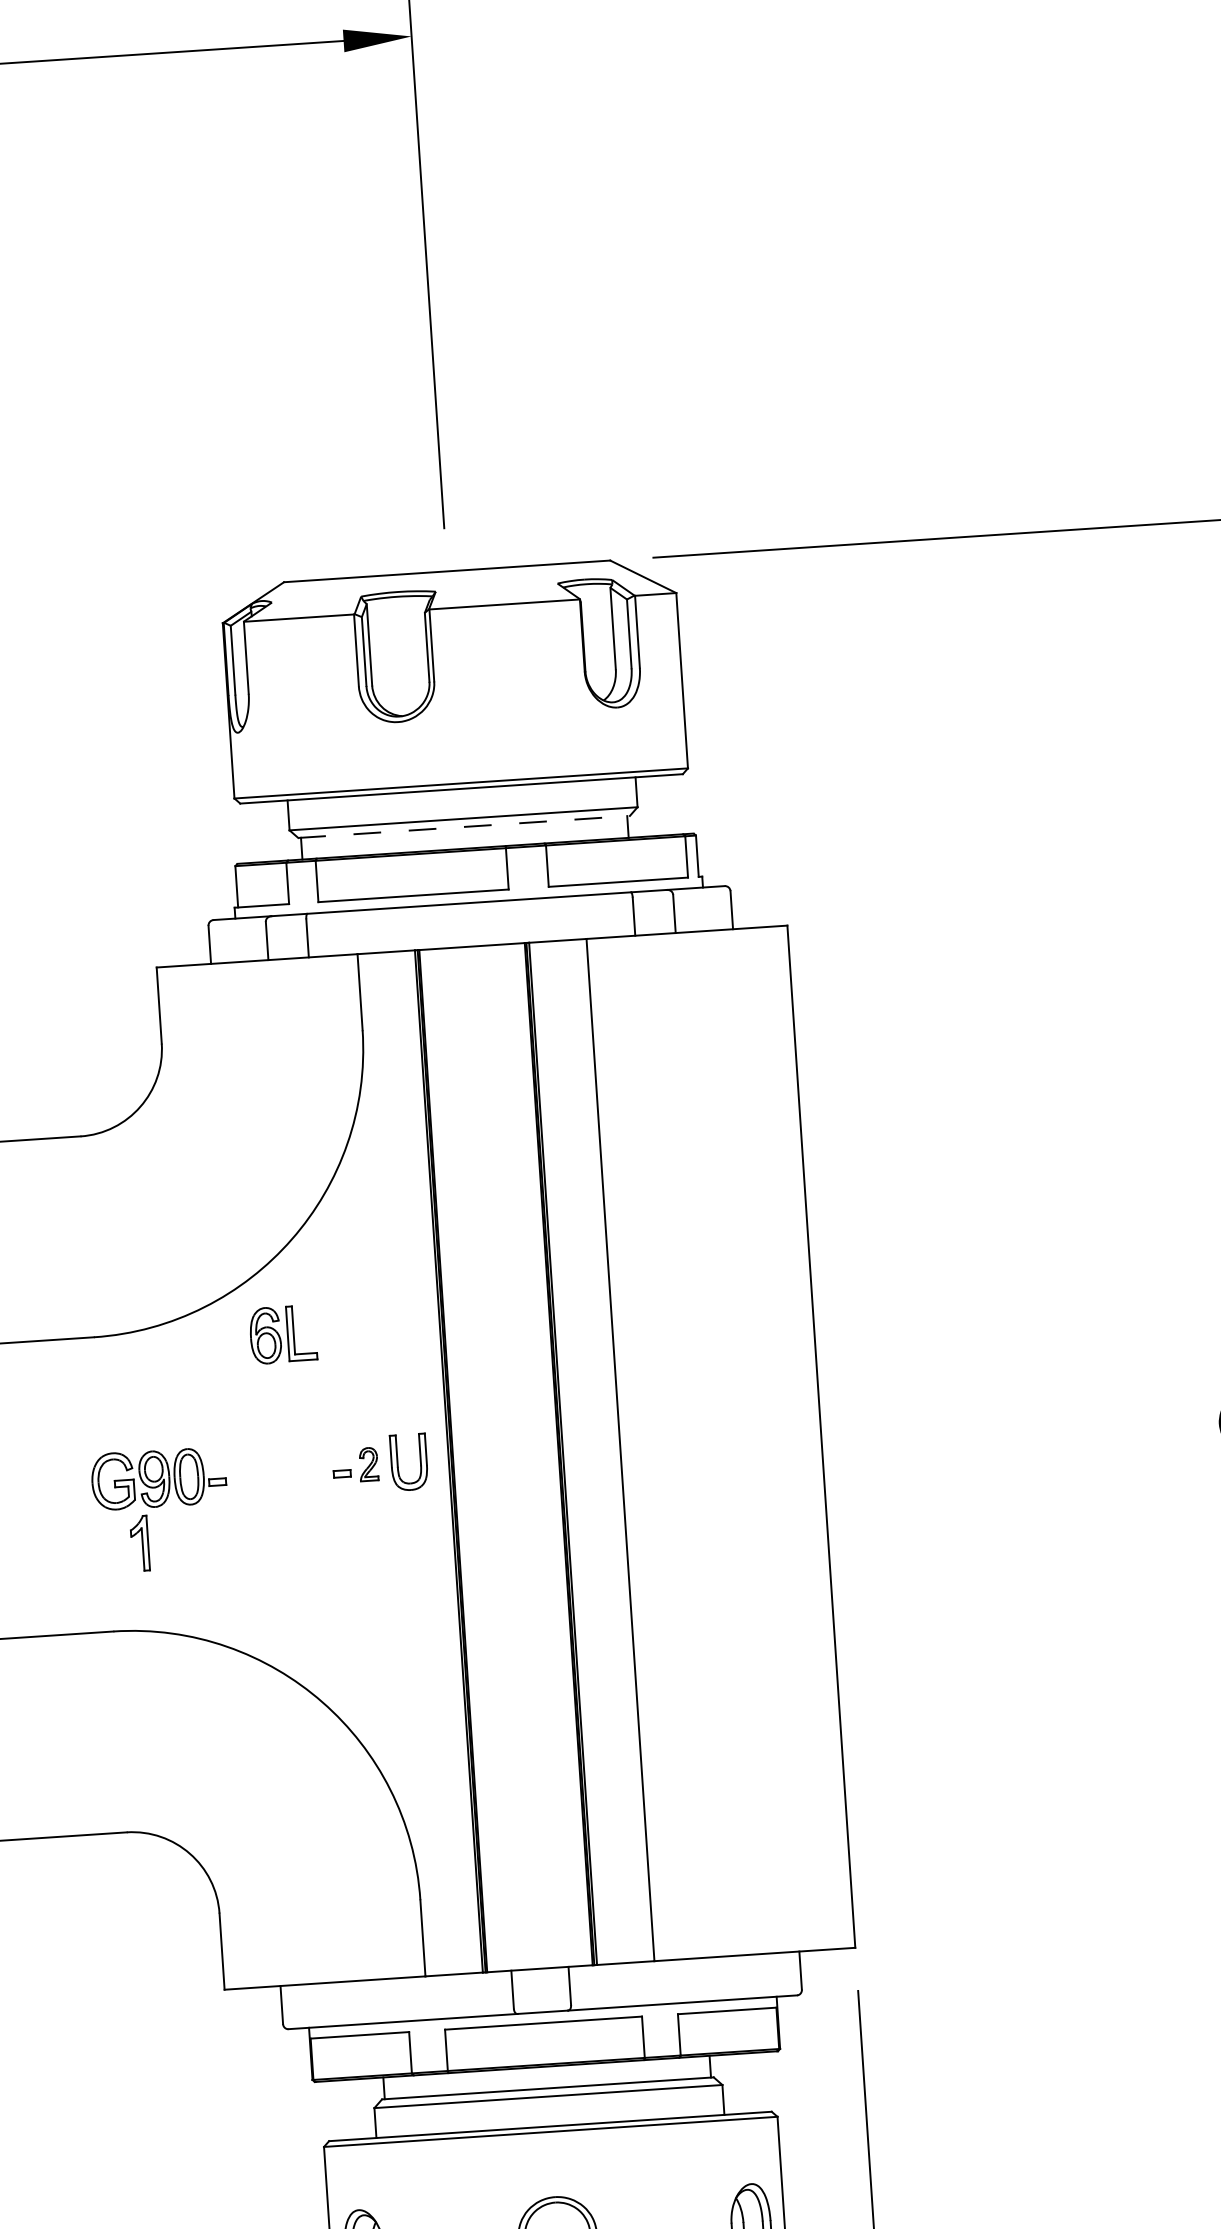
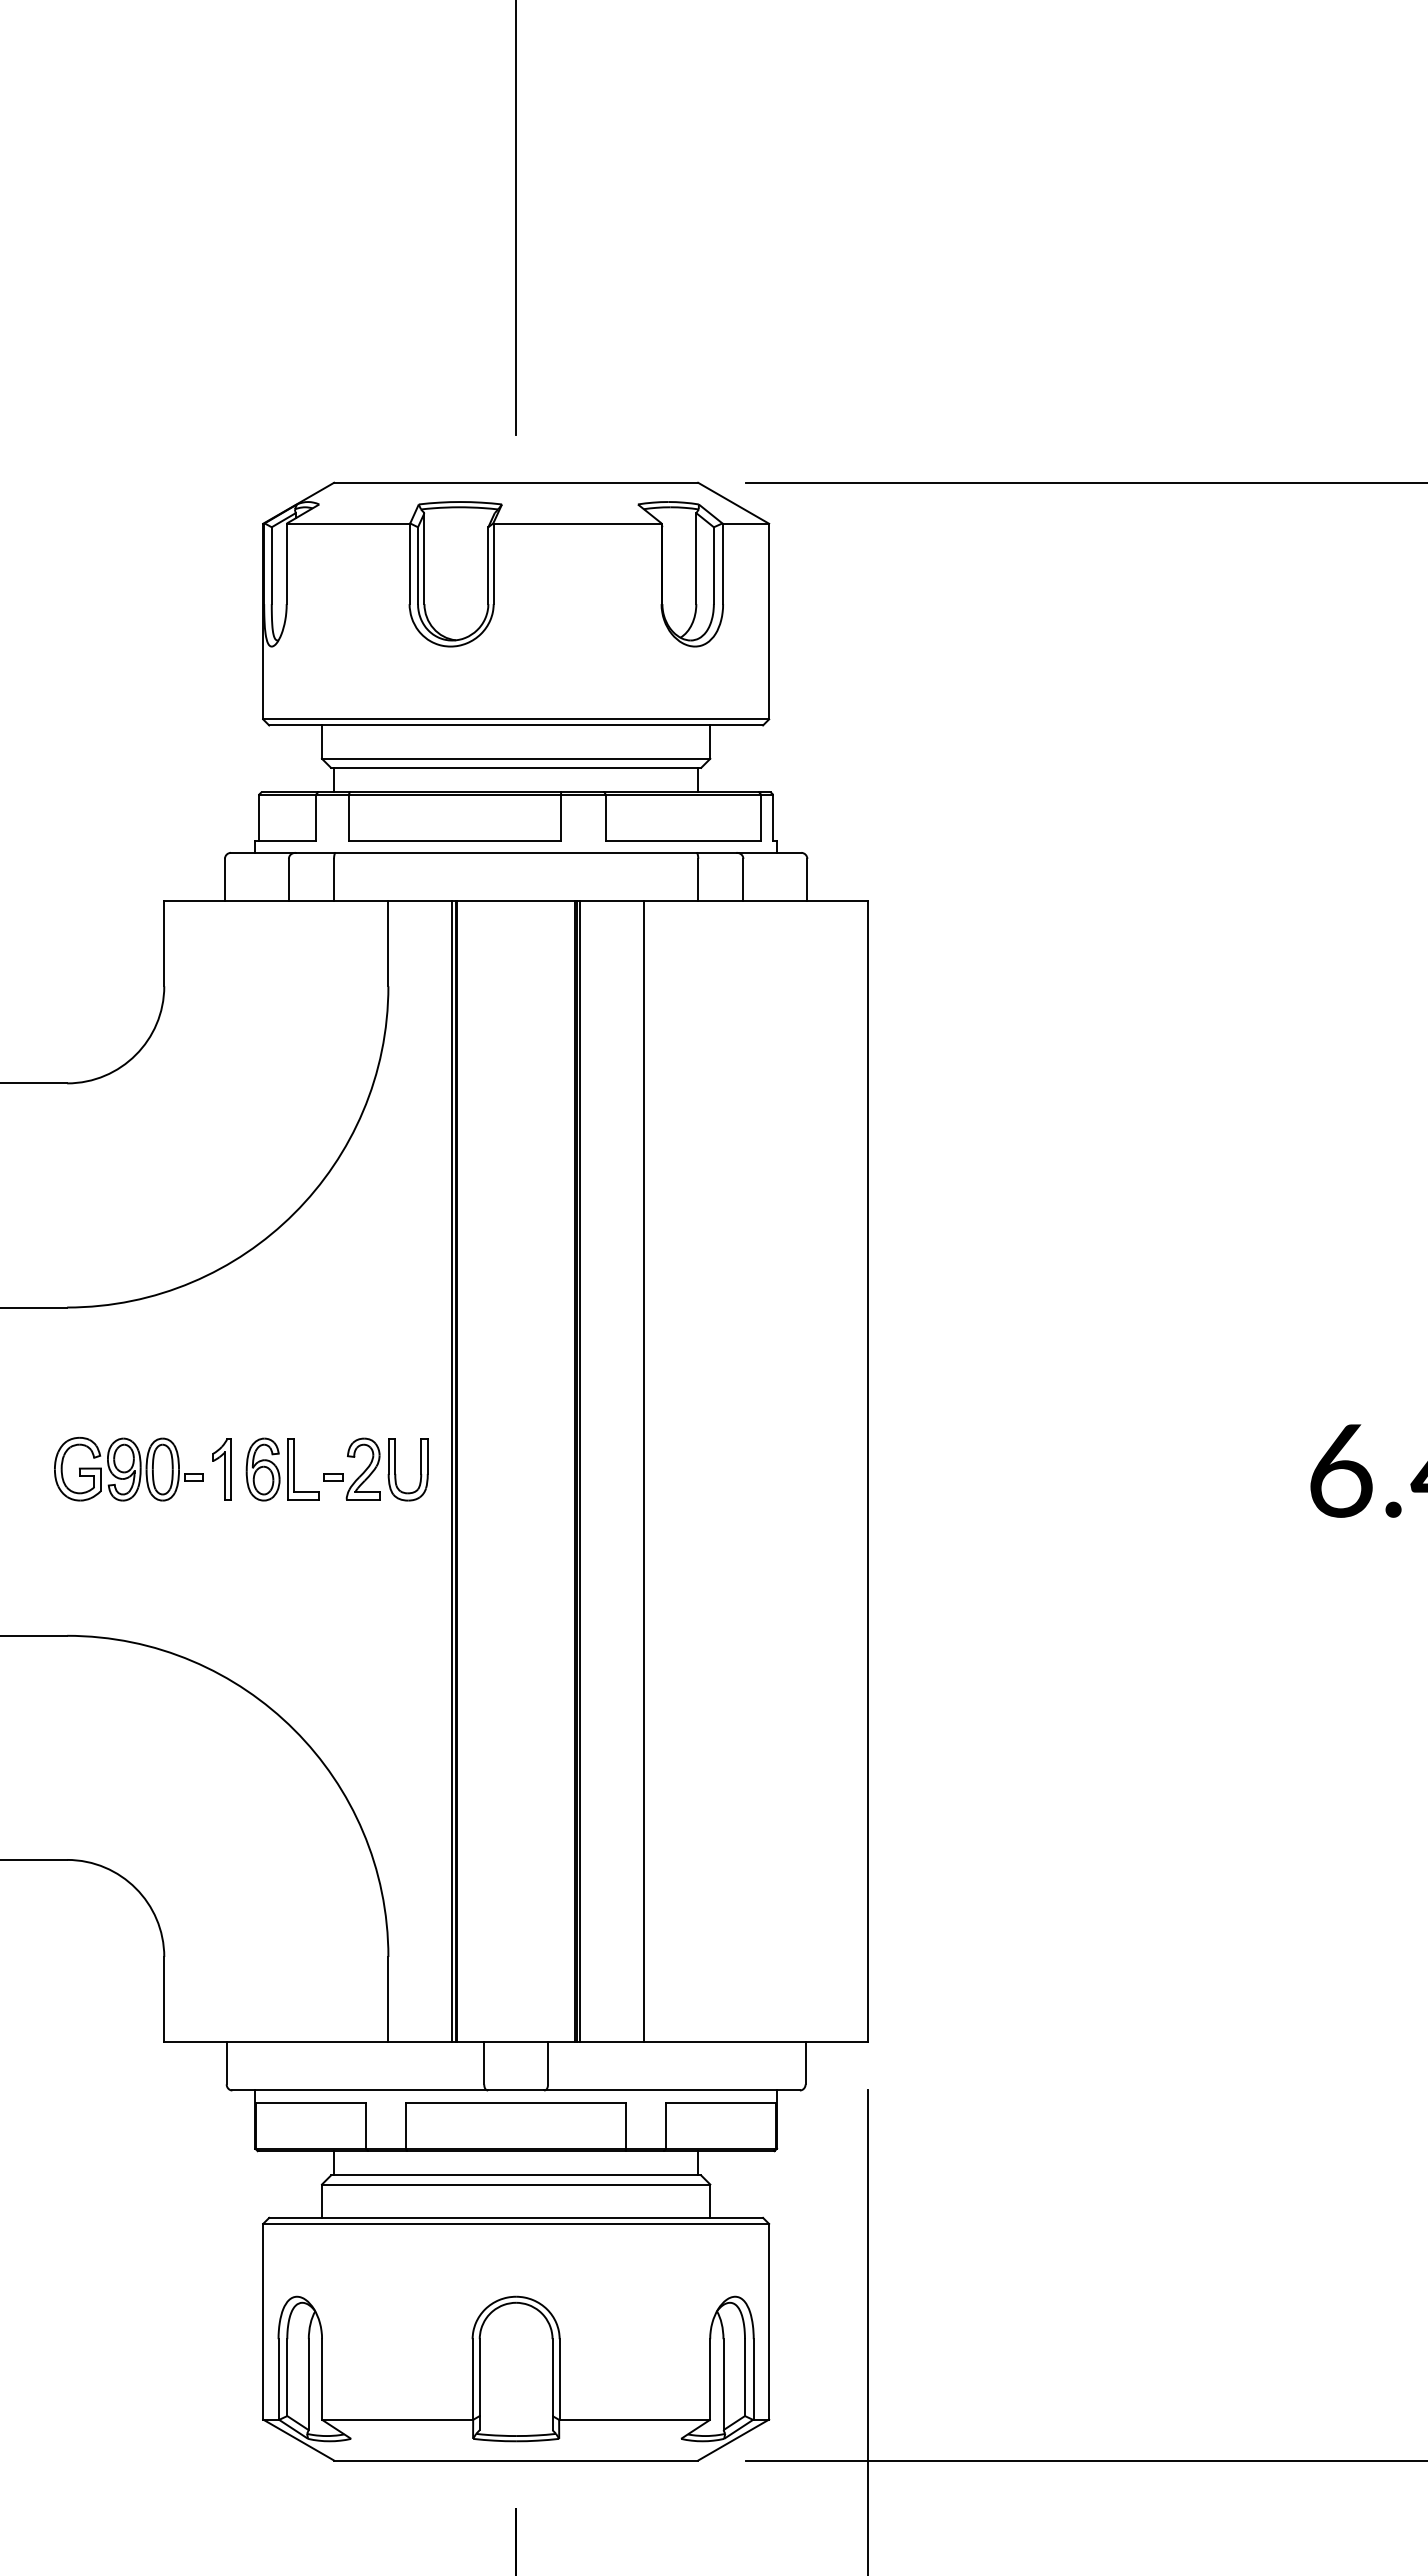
line: (464, 826) -> (516, 767), dashed -> solid
part: (283, 1334) -> (282, 1469), moved
part: (368, 1463) -> (362, 1468), size x1.67
part: (139, 1543) -> (221, 1469), moved

